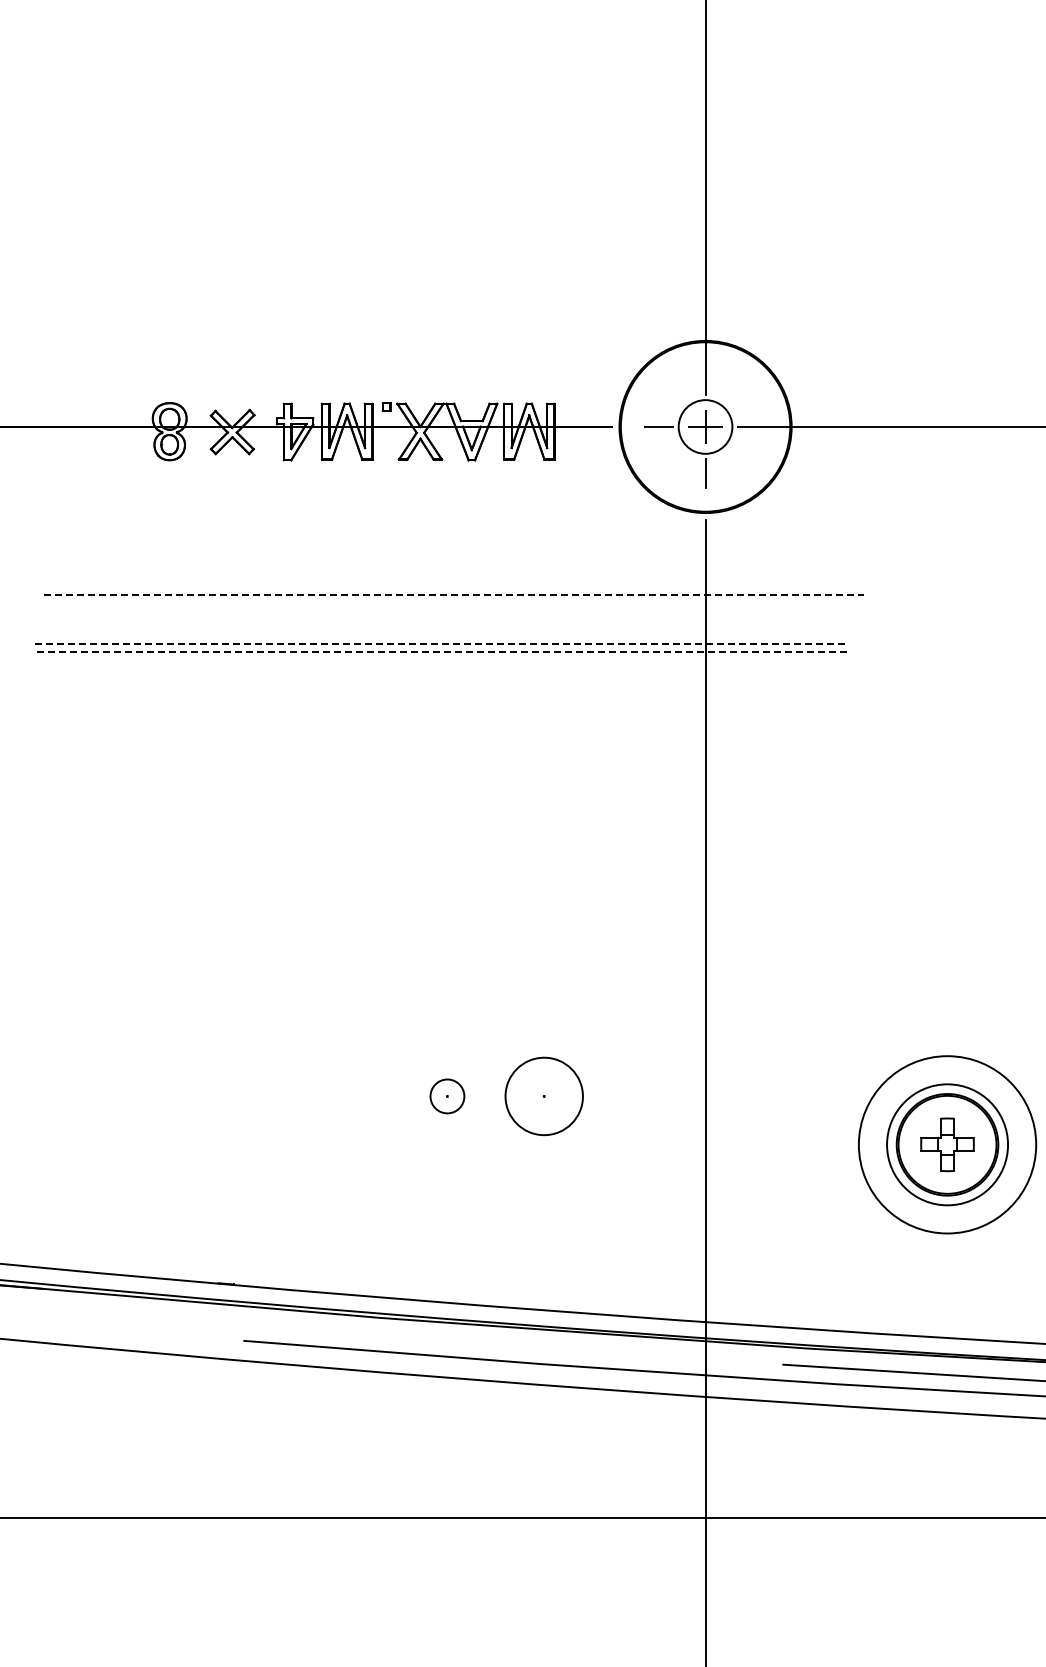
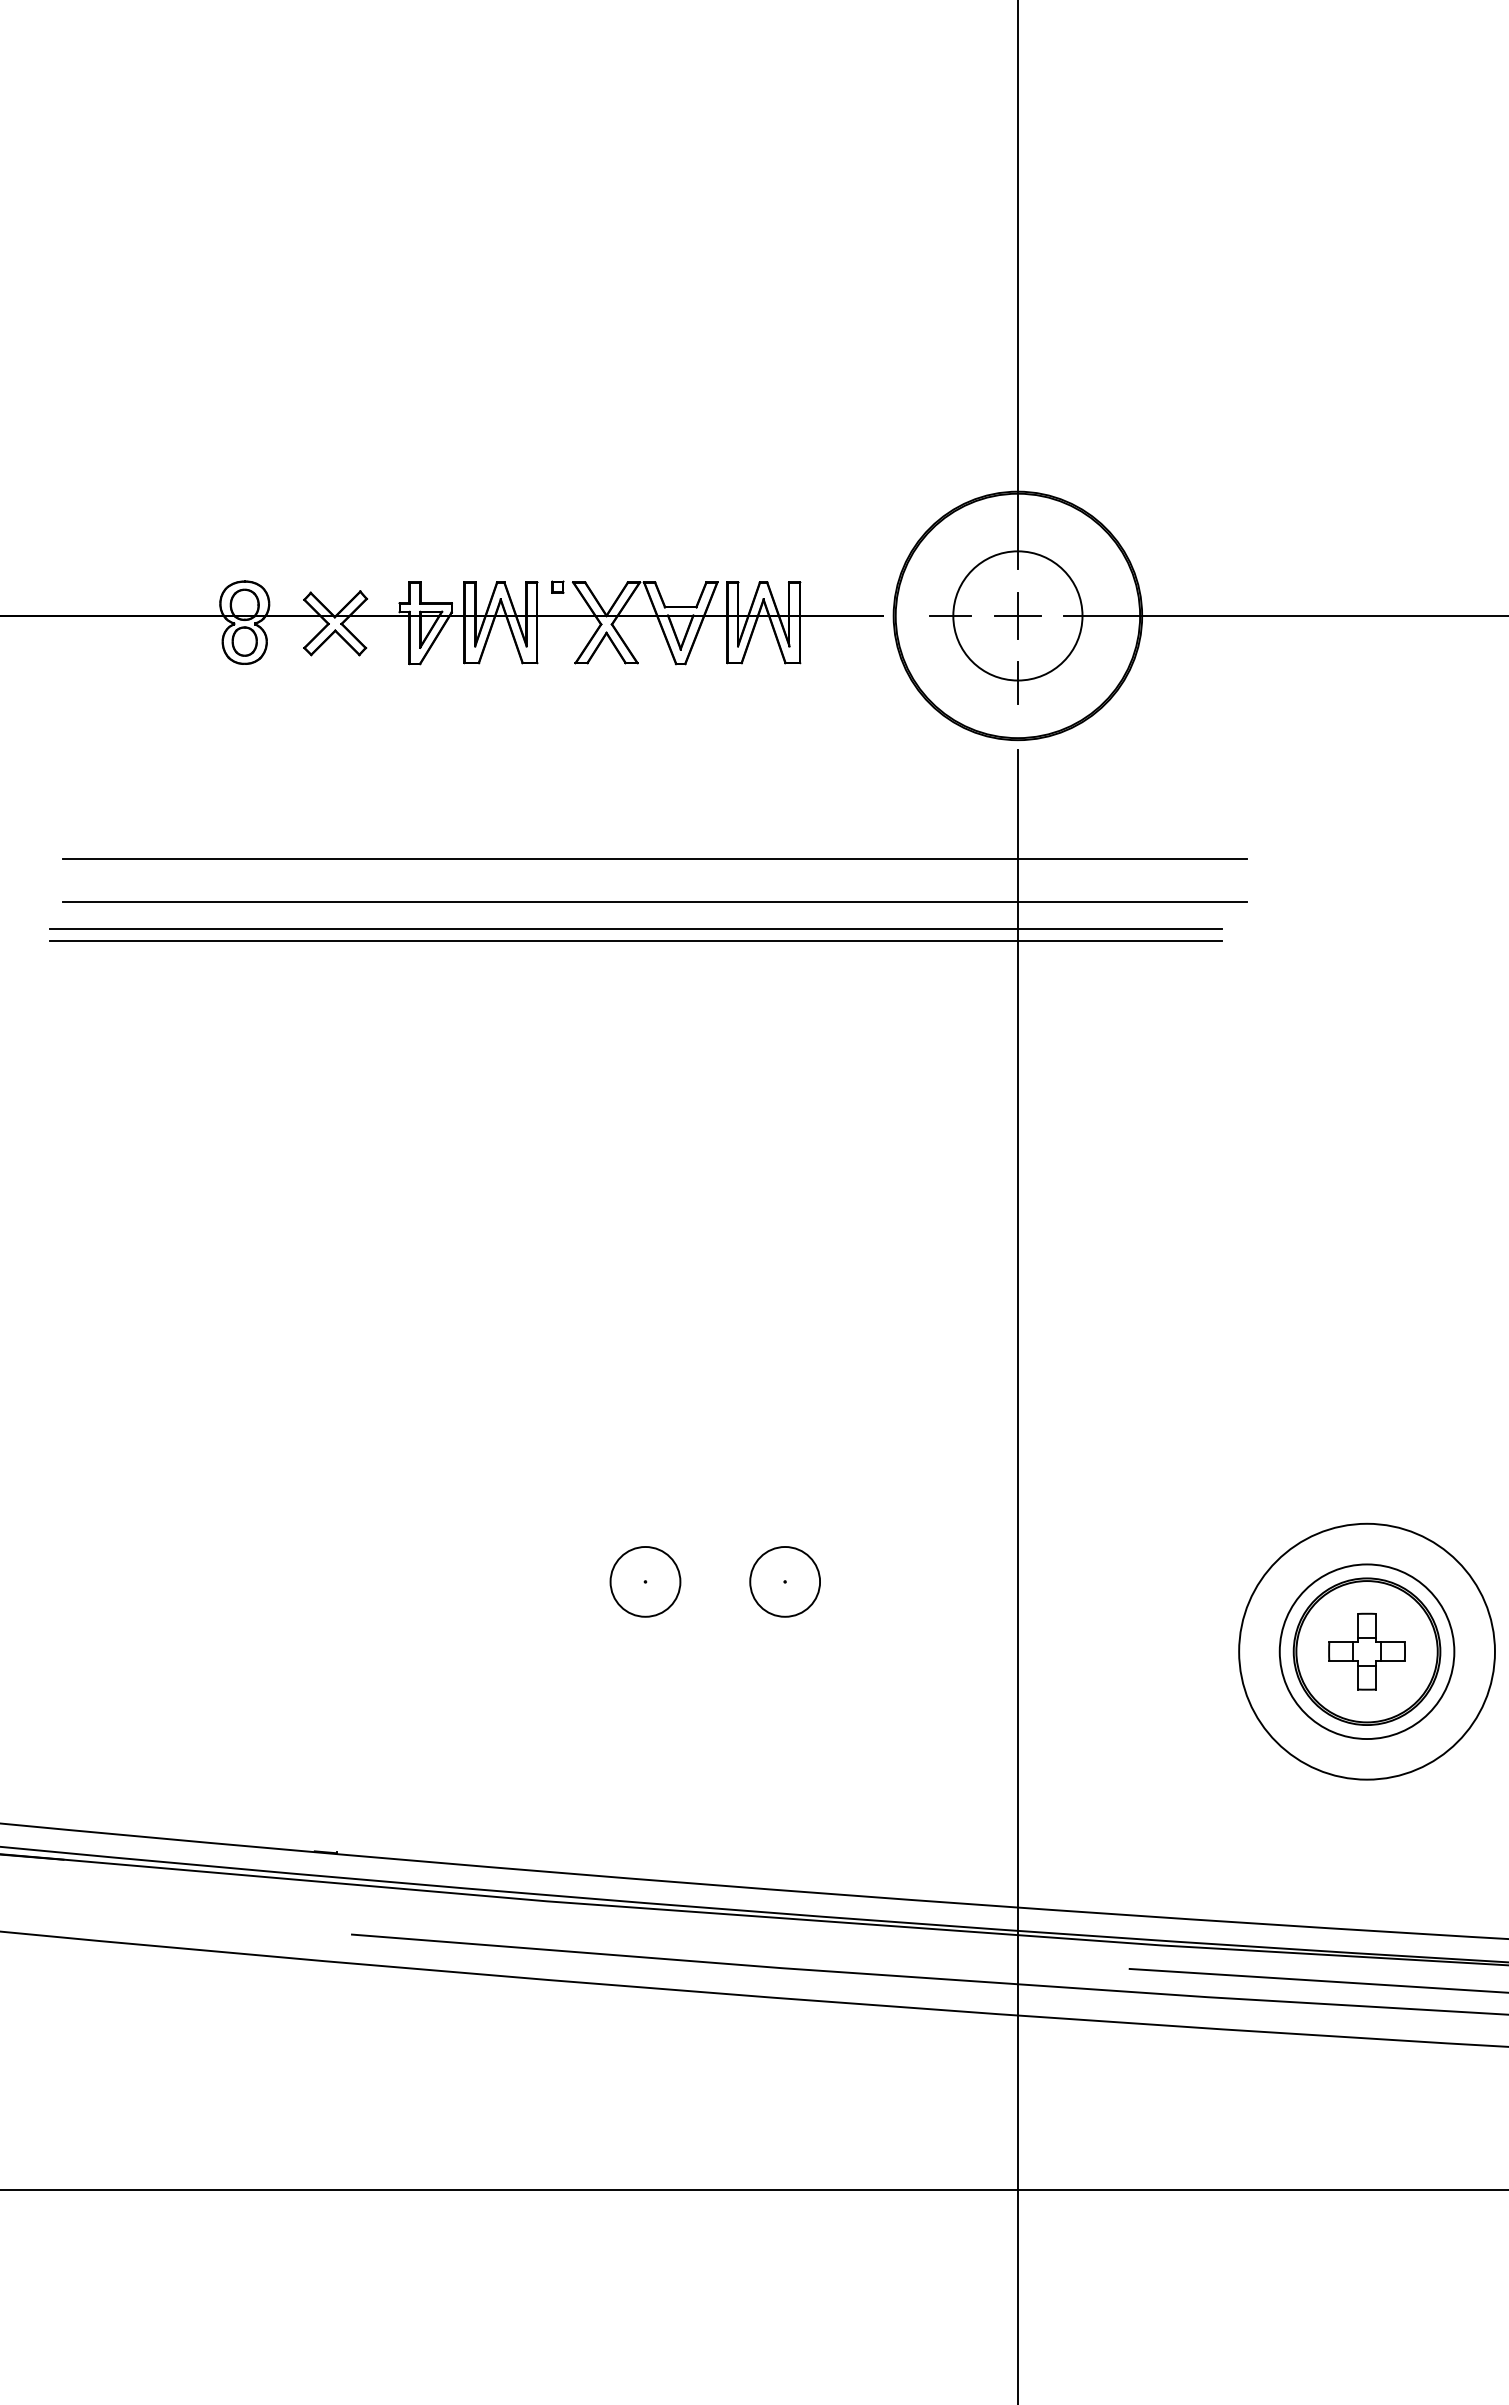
circle: (705, 426) -> (1017, 615), size x1.67
line: (454, 595) -> (655, 859), dashed -> solid
line: (453, 624) -> (654, 900), added
line: (441, 644) -> (636, 929), dashed -> solid
line: (440, 652) -> (635, 941), dashed -> solid
circle: (447, 1096) -> (645, 1581), size x1.43
circle: (544, 1096) -> (785, 1581), size x0.62

